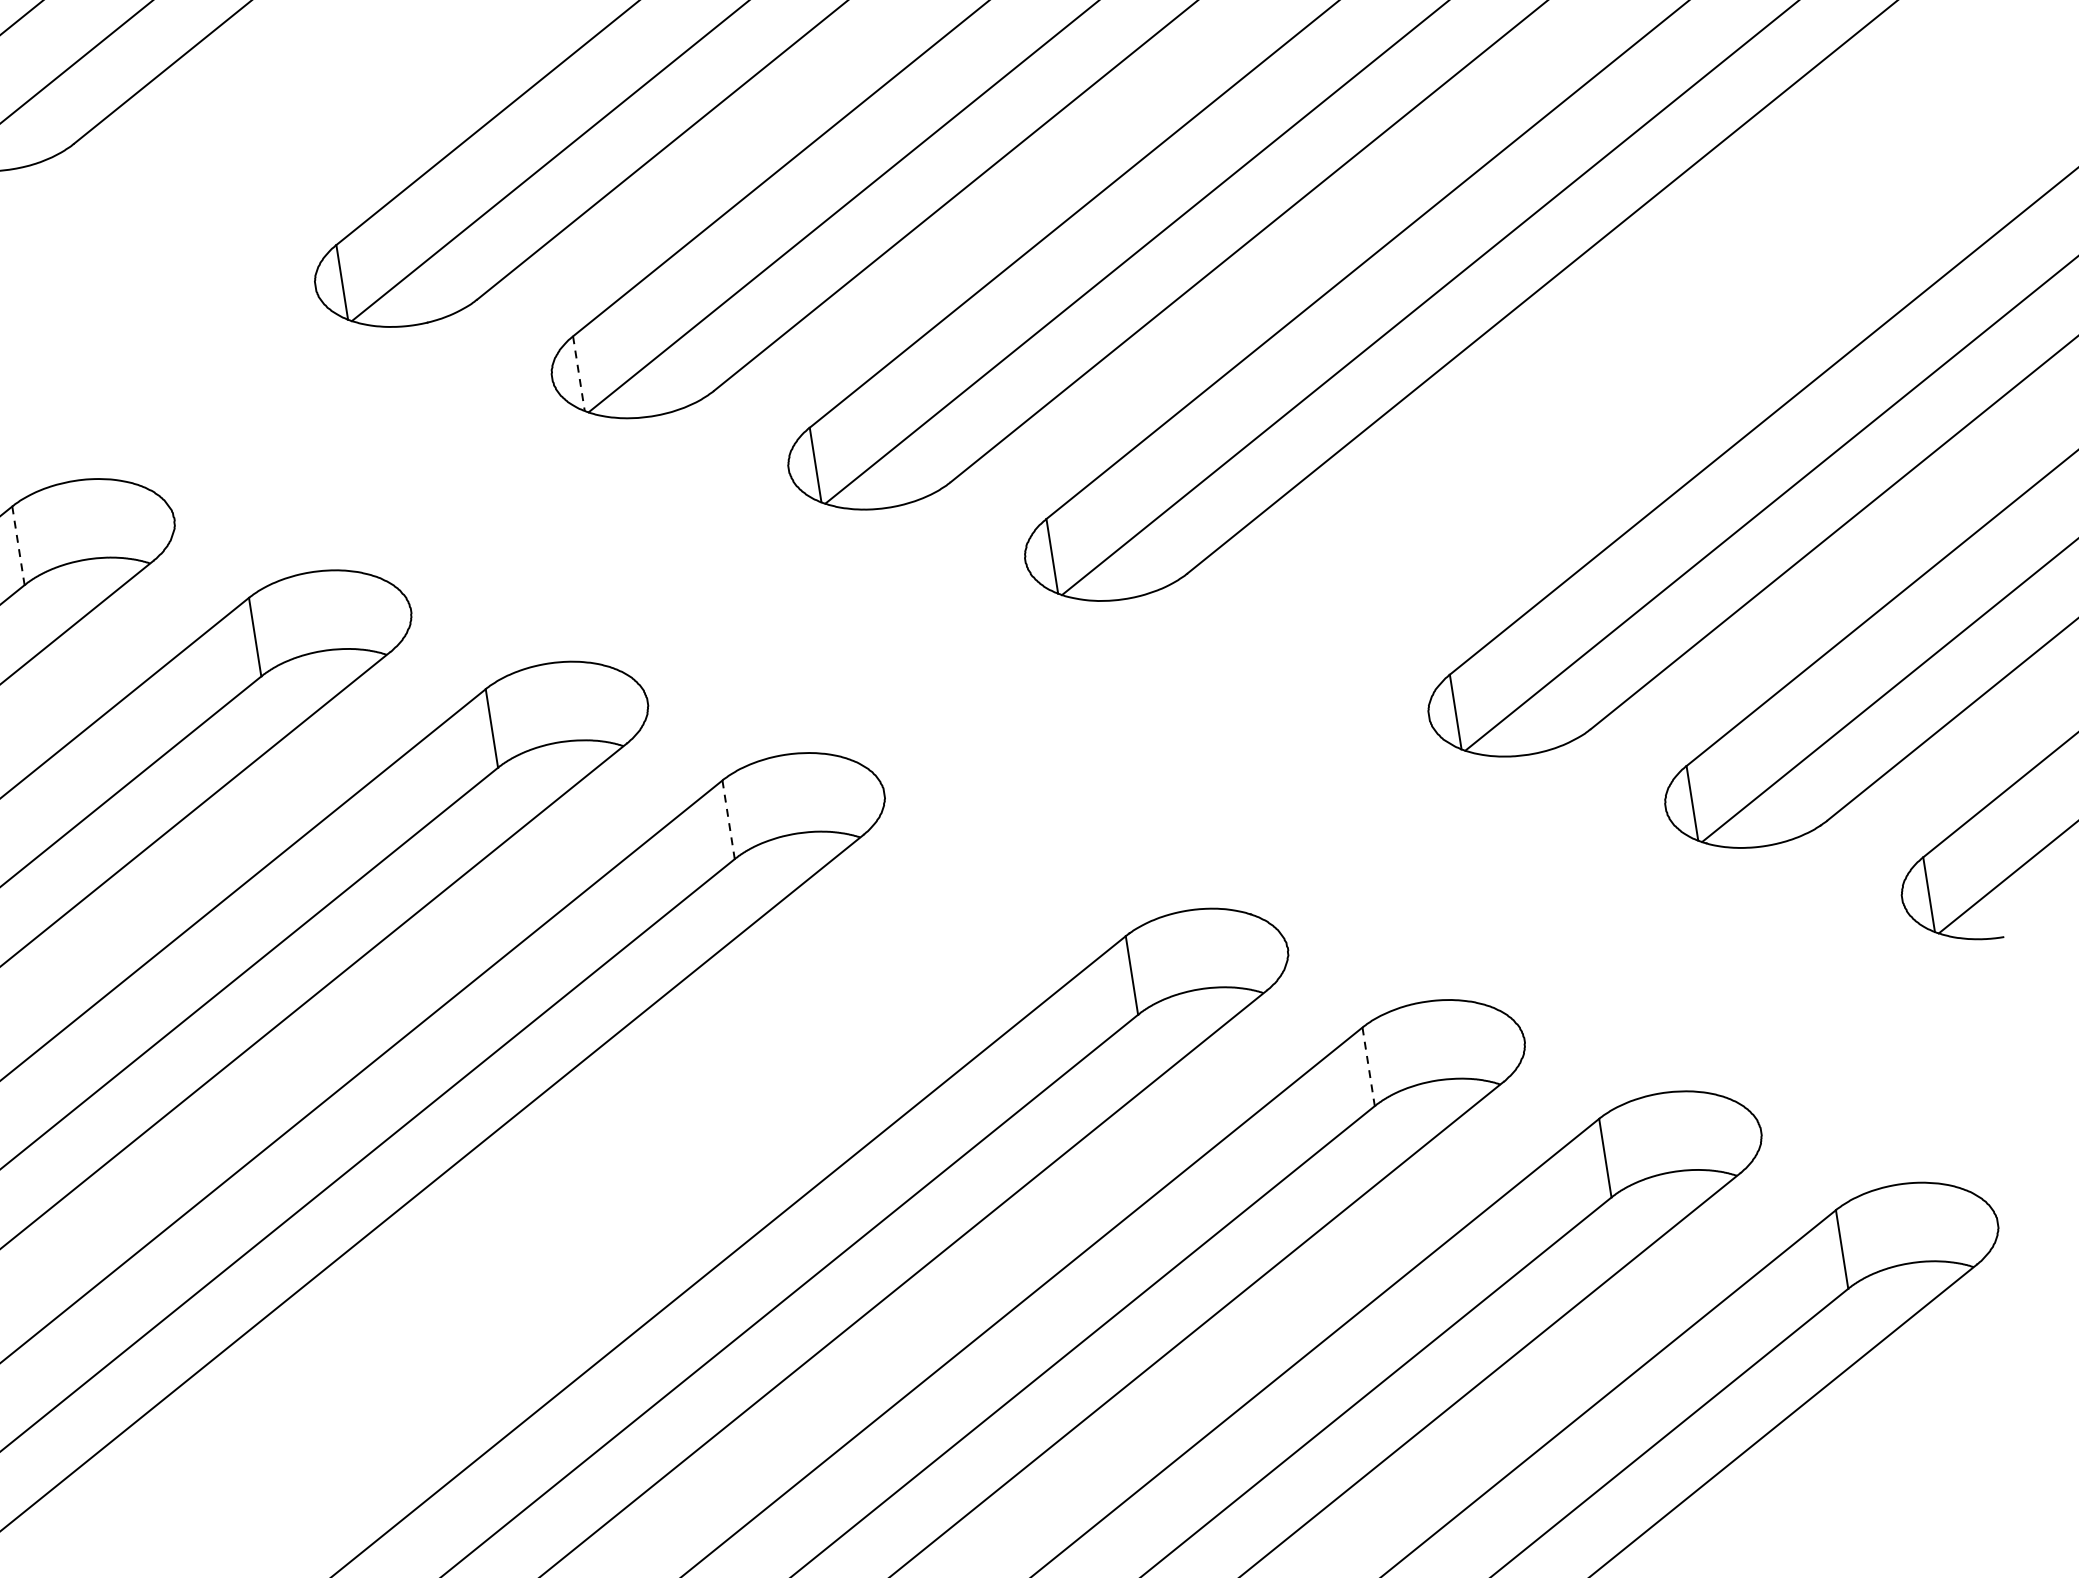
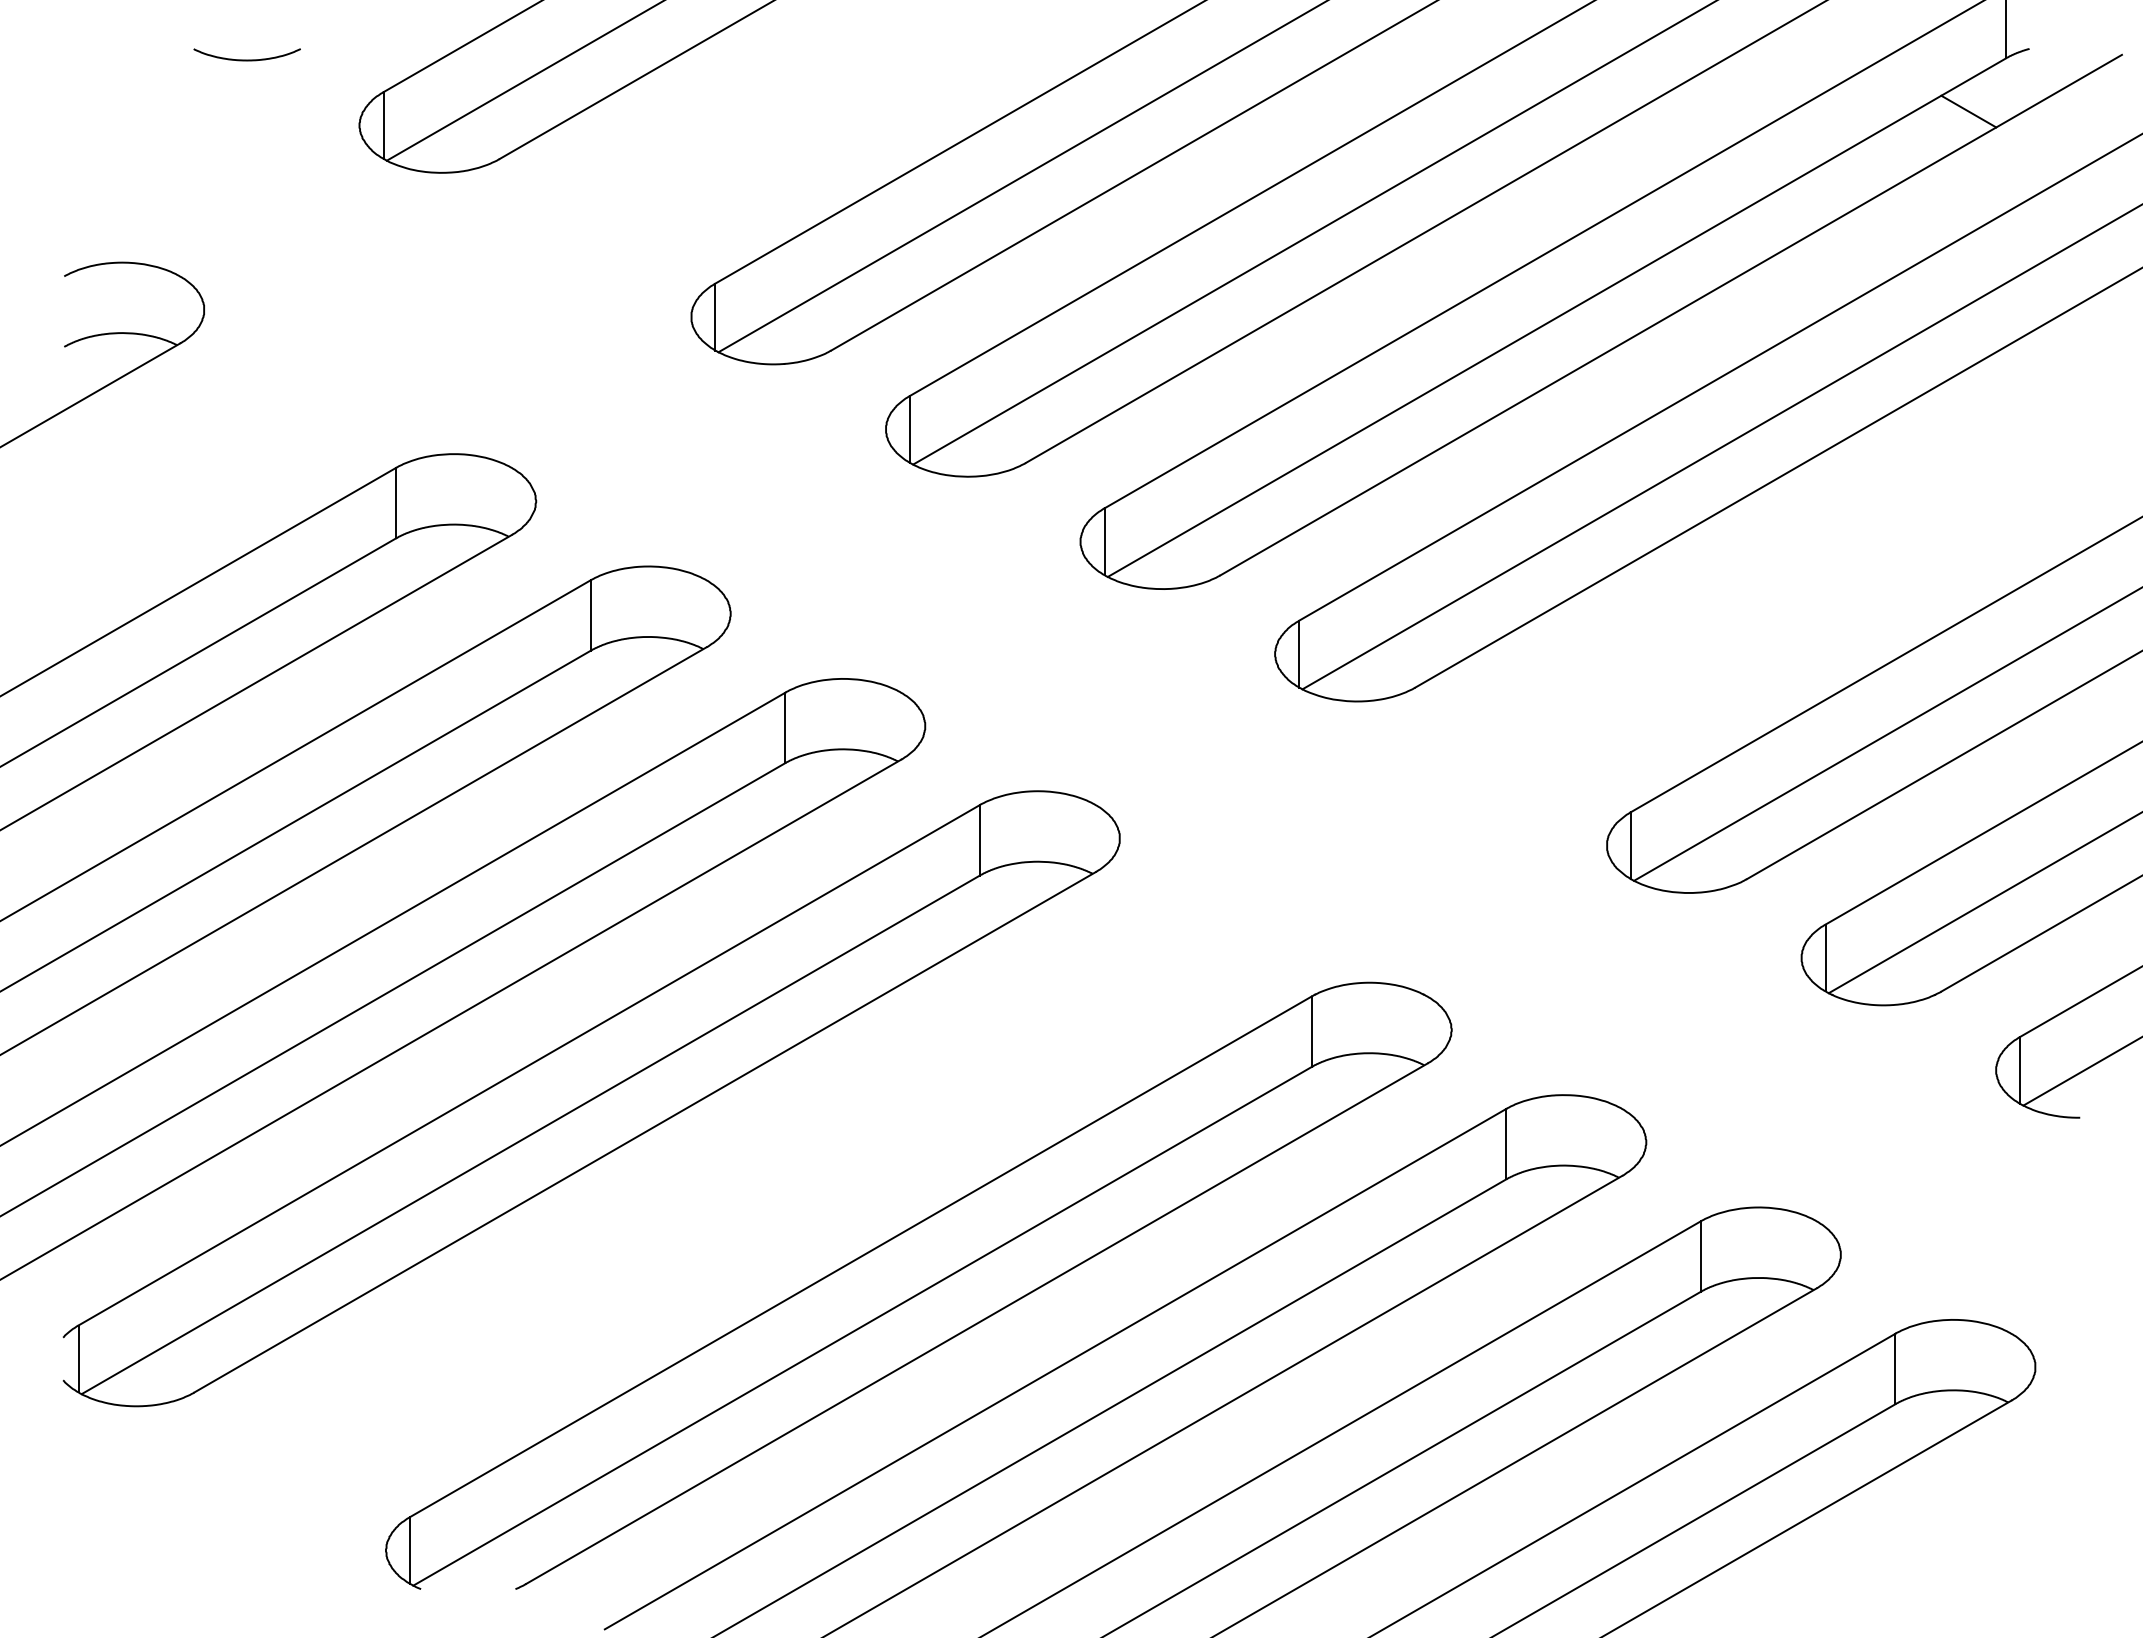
line: (579, 373) -> (910, 429), dashed -> solid
line: (18, 546) -> (395, 503), dashed -> solid
line: (728, 820) -> (979, 840), dashed -> solid
line: (1369, 1067) -> (1506, 1144), dashed -> solid

